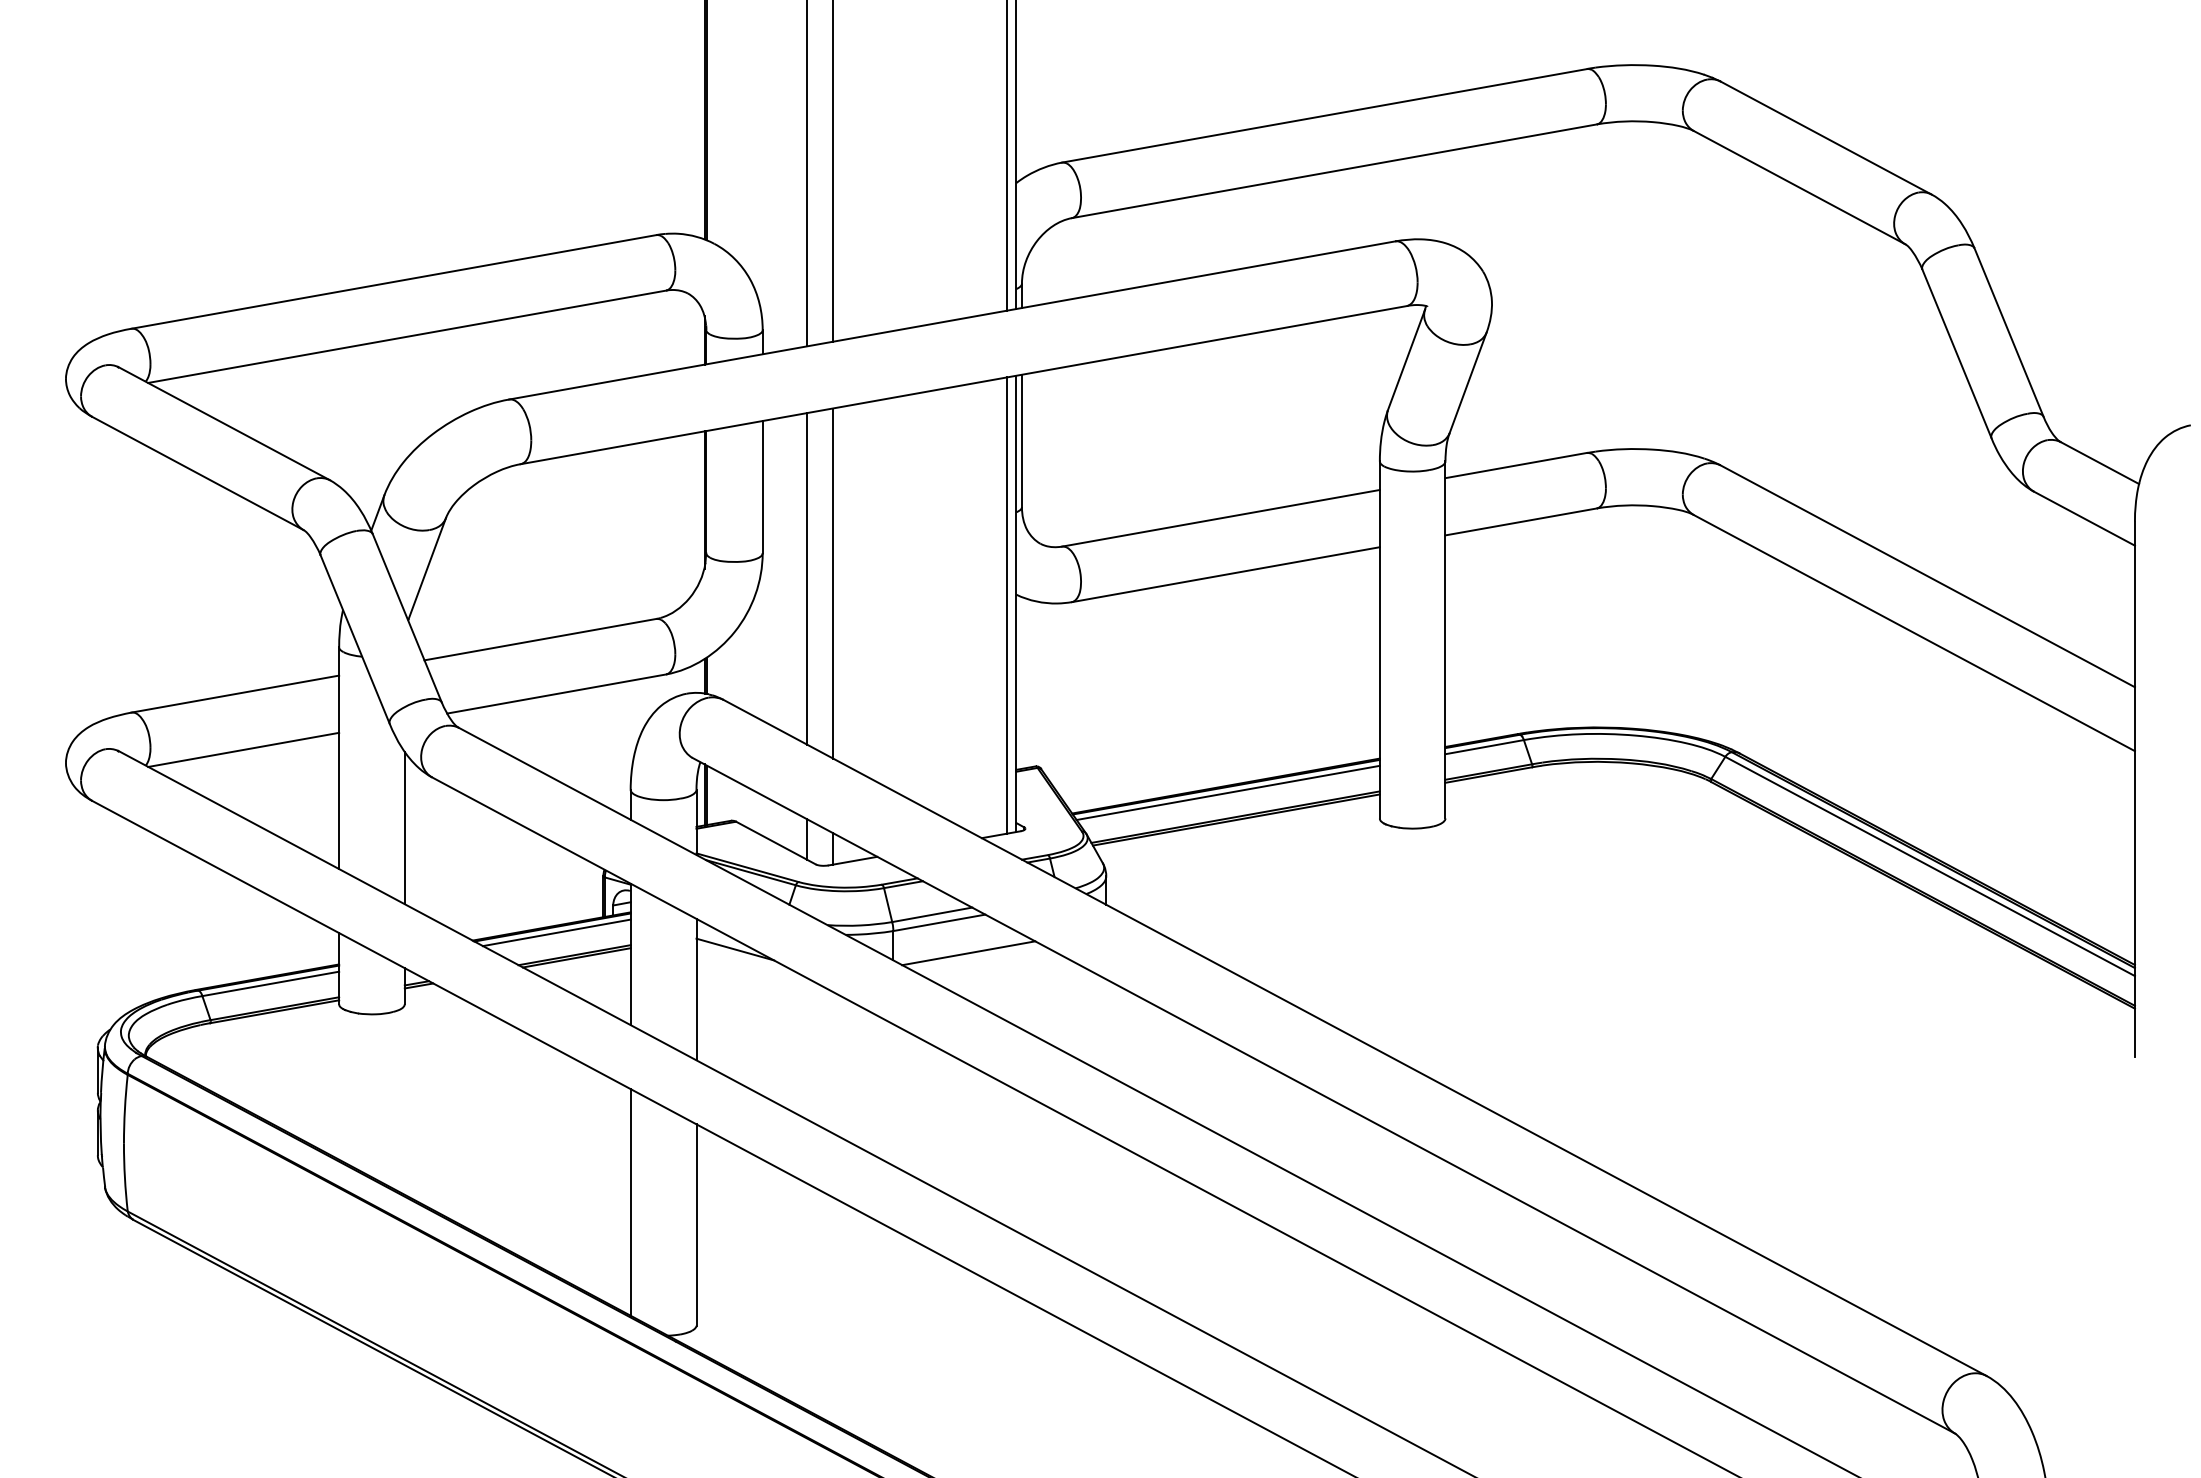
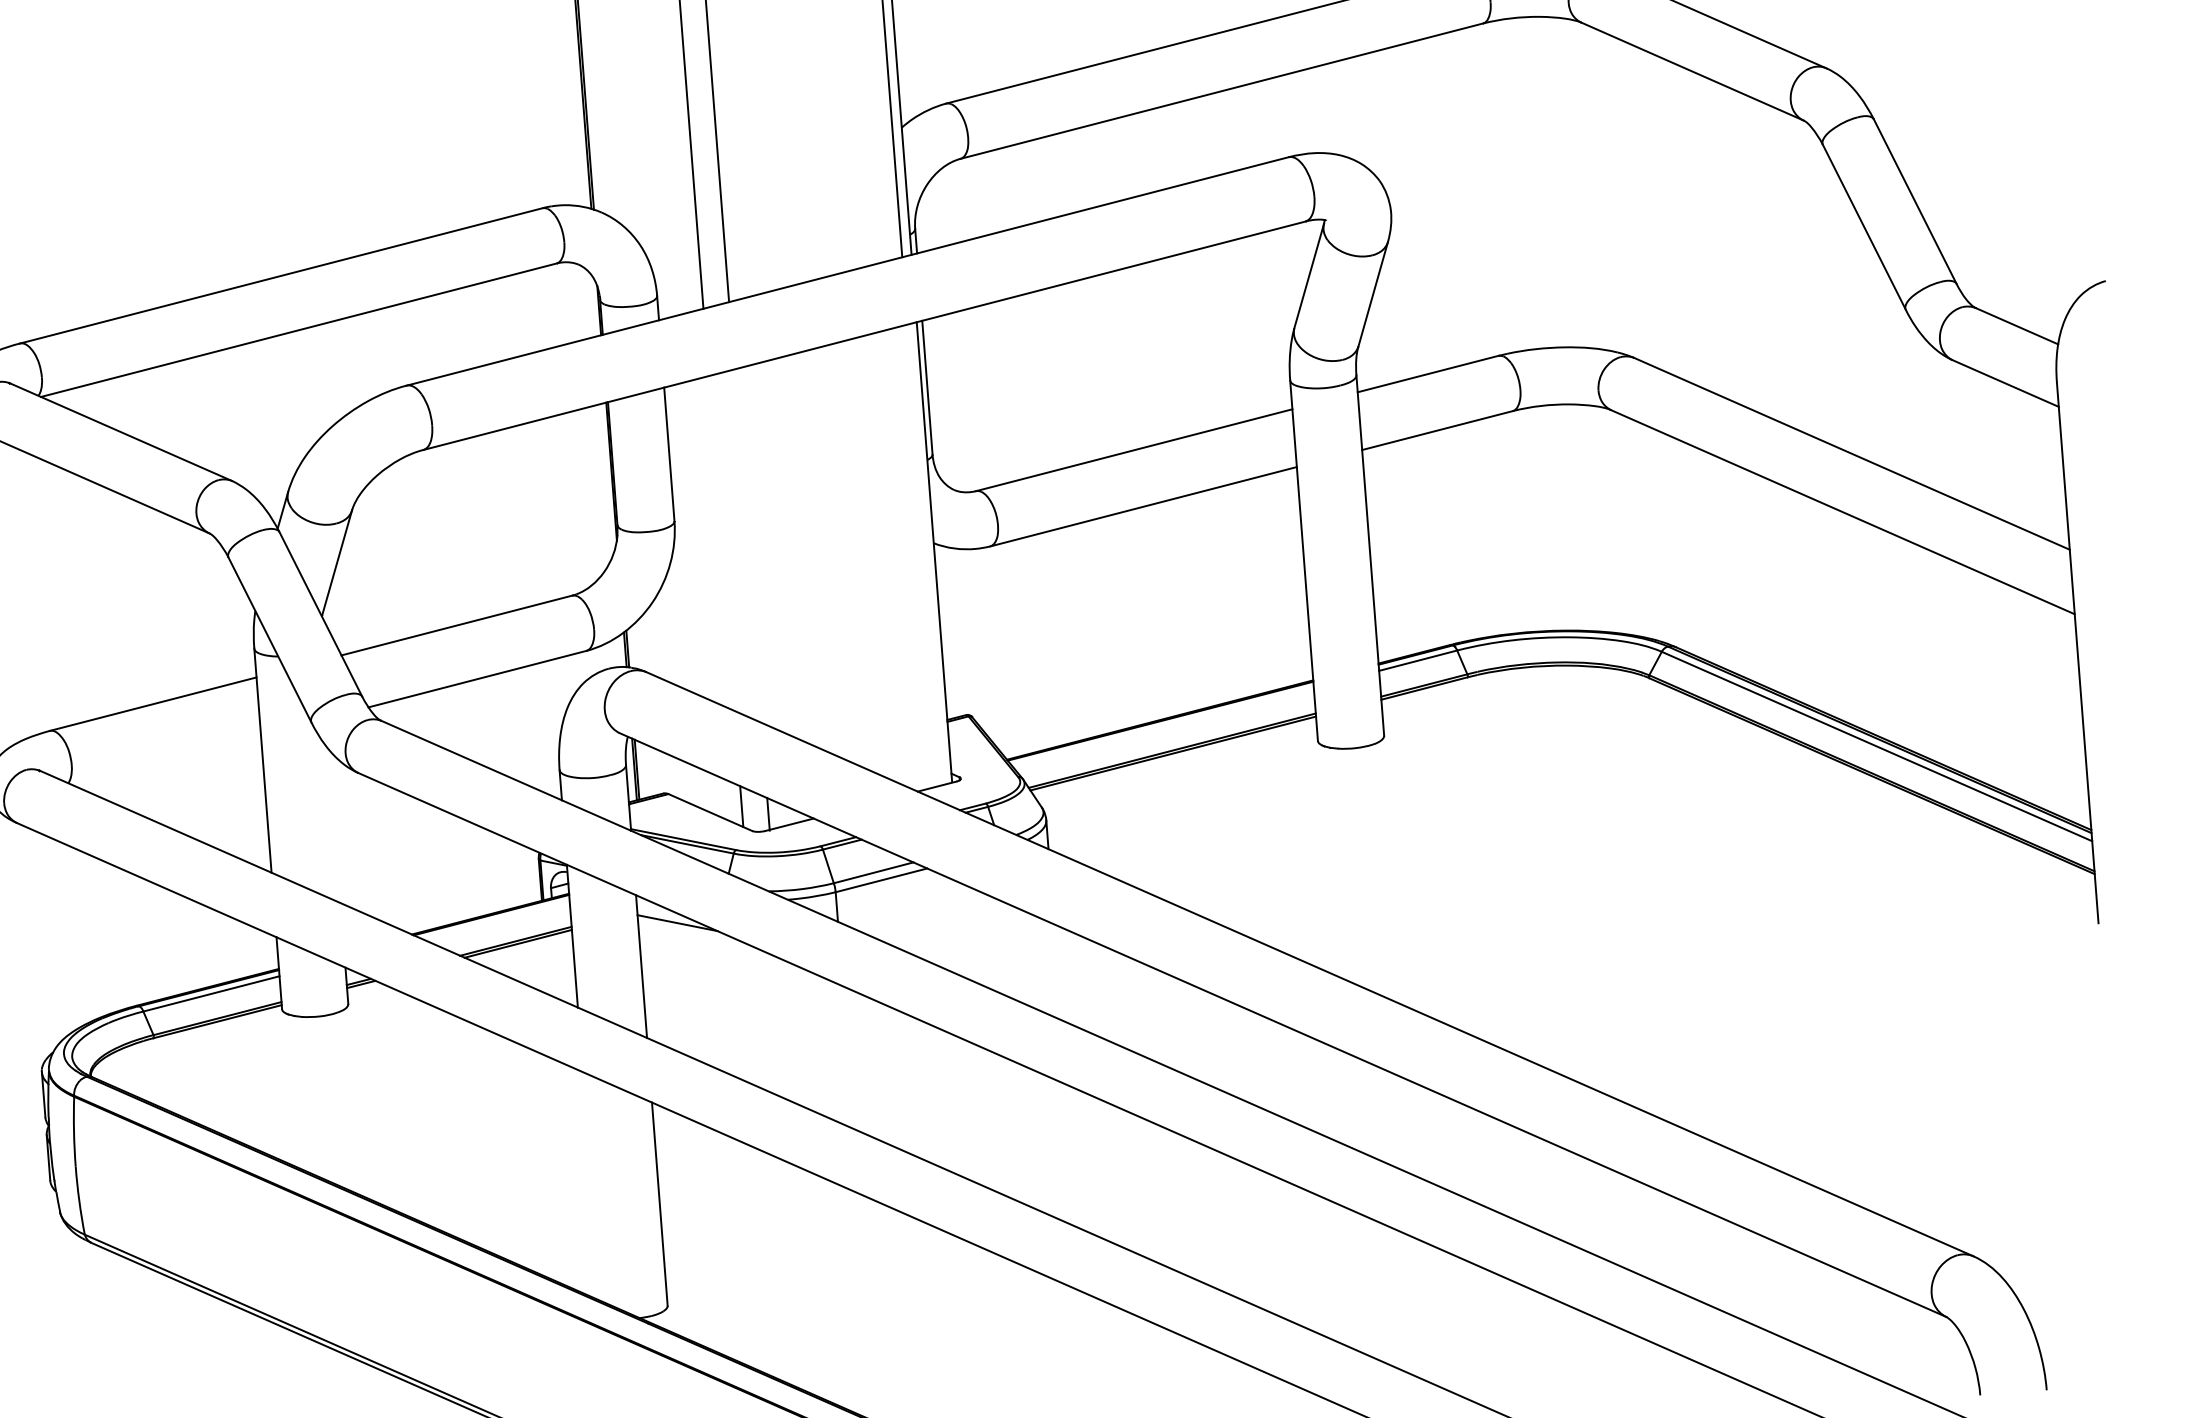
line: (807, 578) -> (721, 543), removed
line: (833, 583) -> (748, 546), removed
line: (1007, 605) -> (925, 554), removed
line: (243, 749) -> (165, 759), removed
line: (1227, 792) -> (1162, 726), removed
line: (404, 827) -> (334, 825), removed
line: (556, 932) -> (495, 919), removed
line: (968, 953) -> (913, 909), removed
line: (630, 1202) -> (591, 1186), removed

